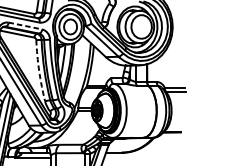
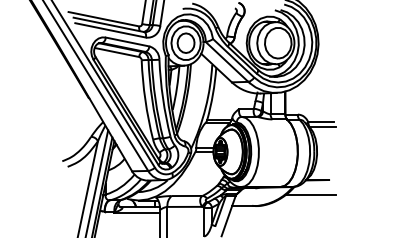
line: (25, 26) -> (127, 42), dashed -> solid
arc: (39, 71) -> (145, 100), dashed -> solid
line: (166, 143) -> (310, 194), added

